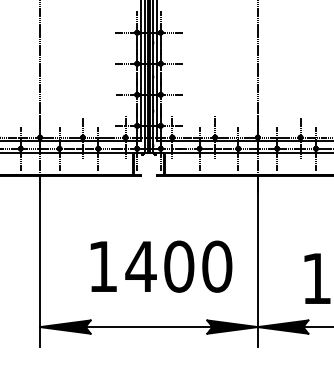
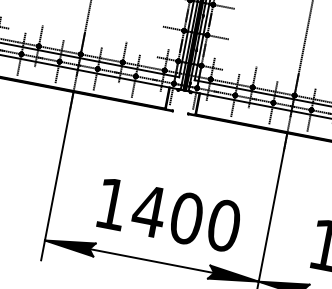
text: (161, 266) -> (169, 214), moved

